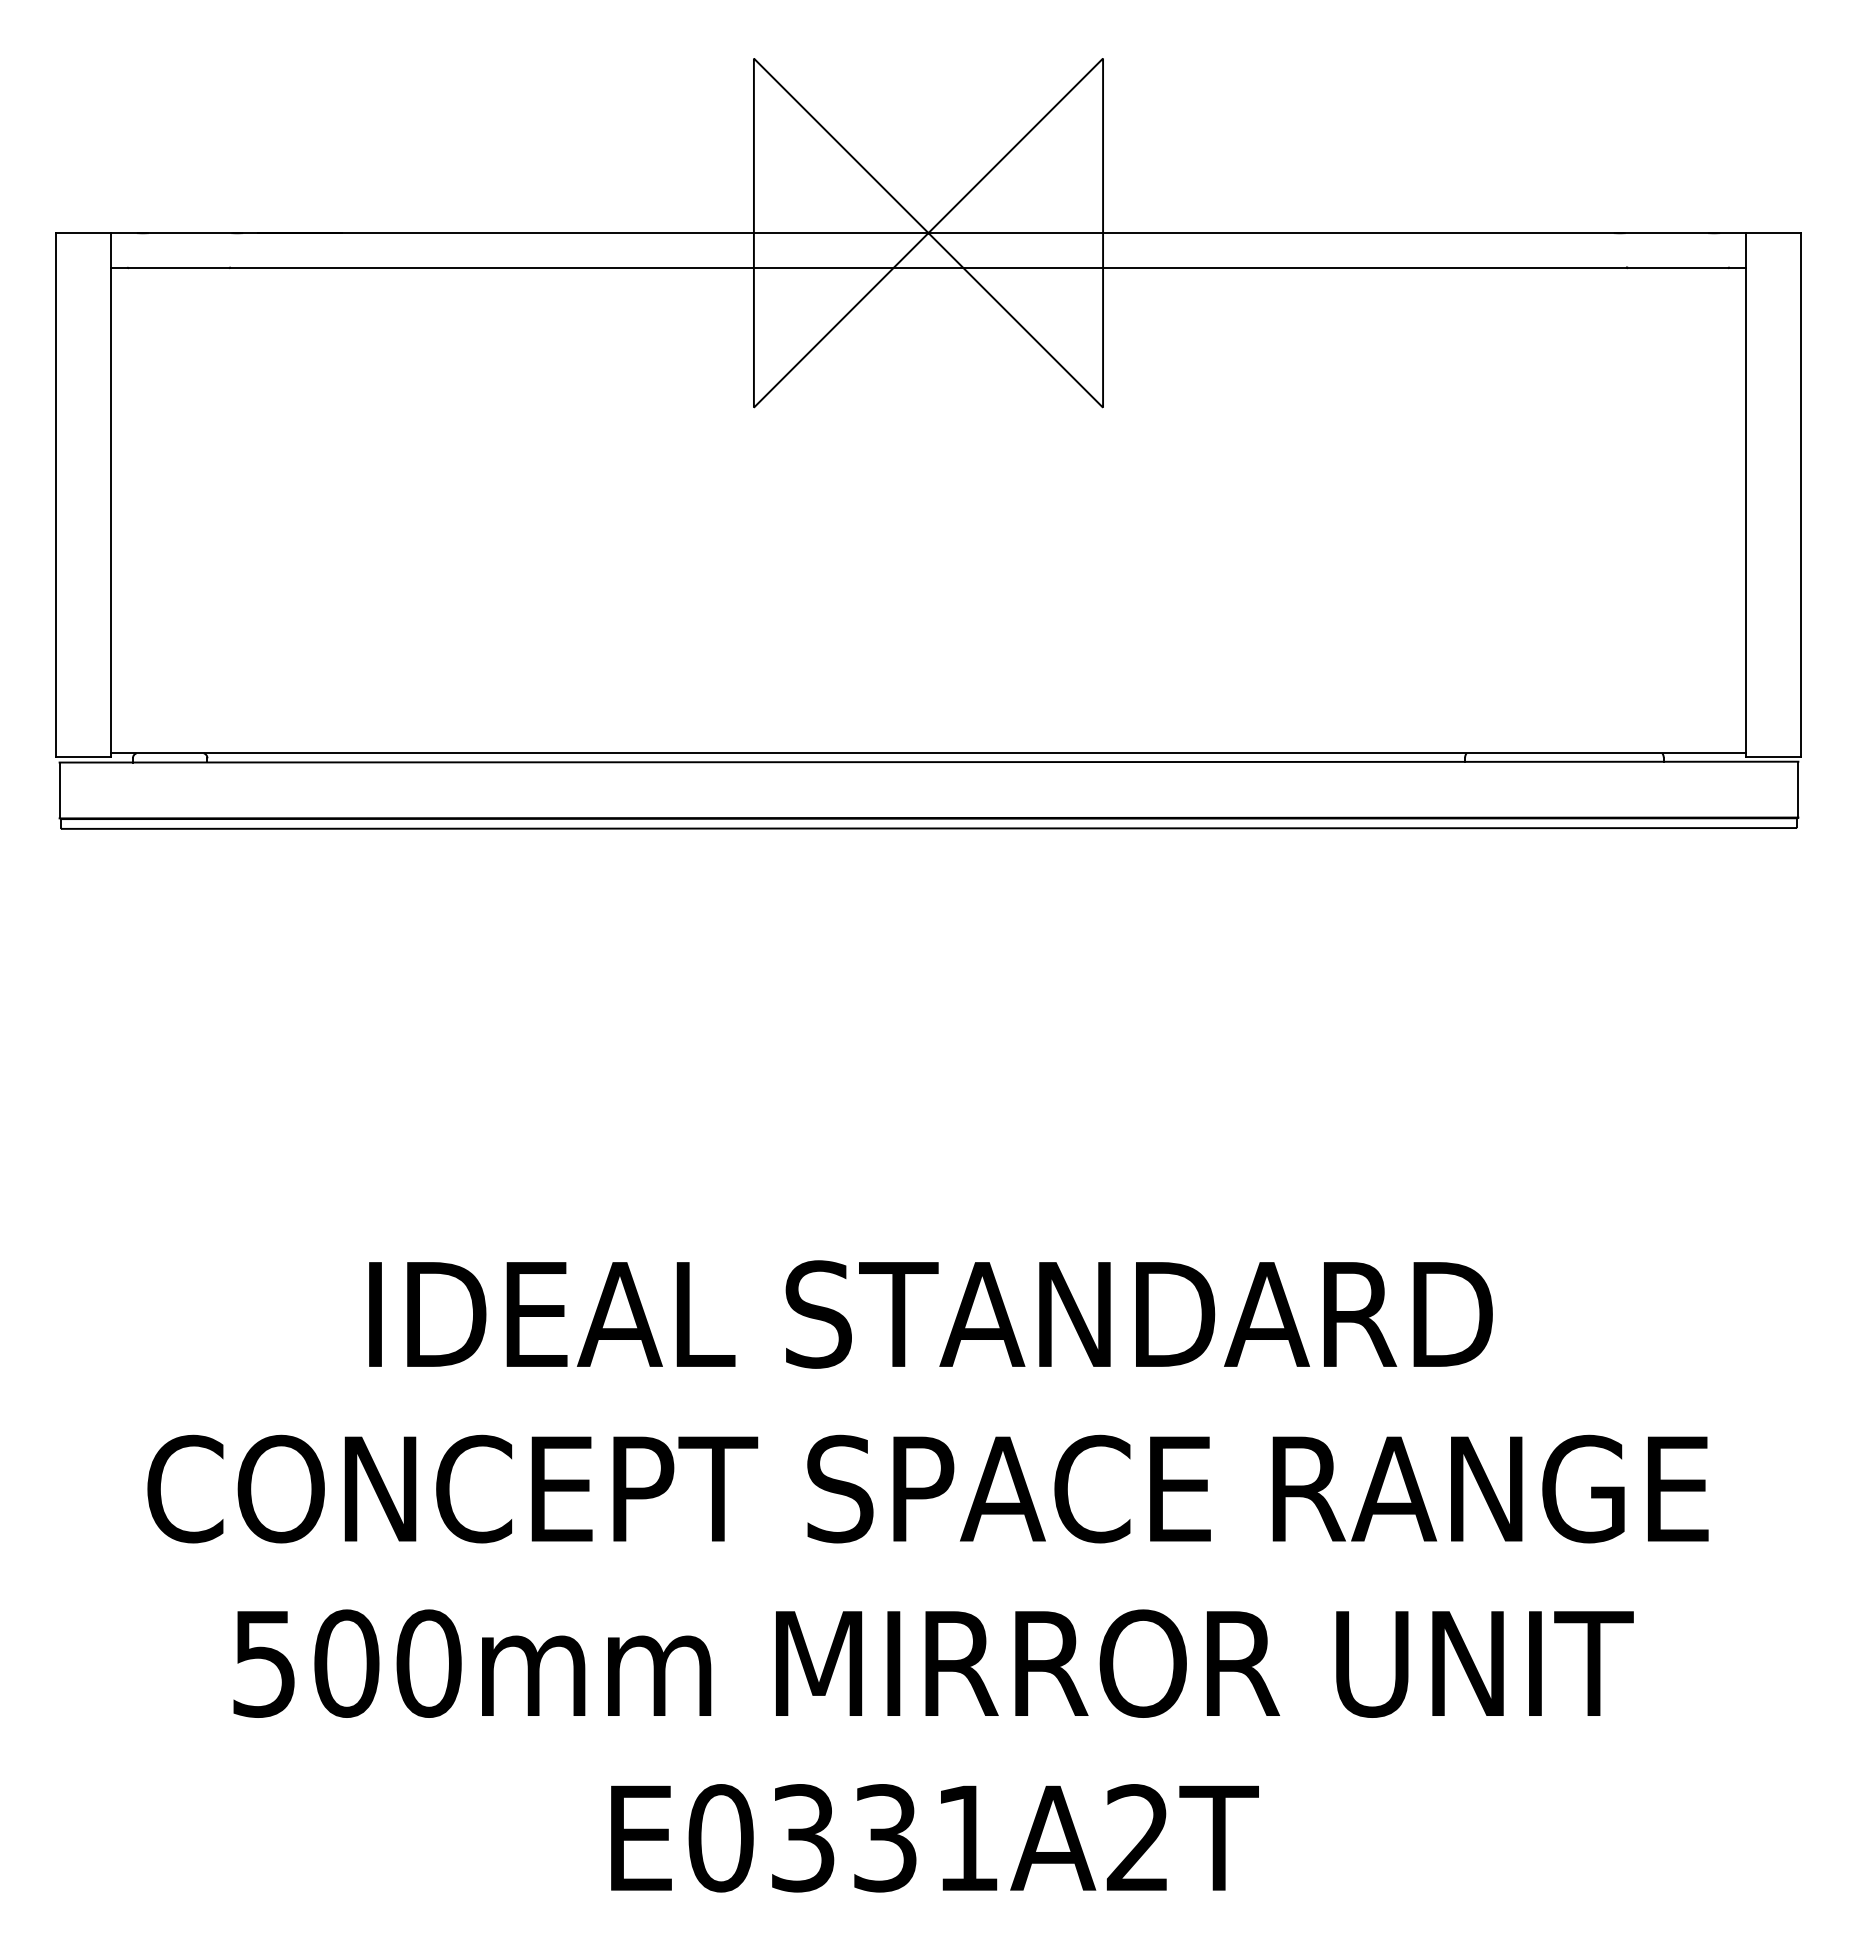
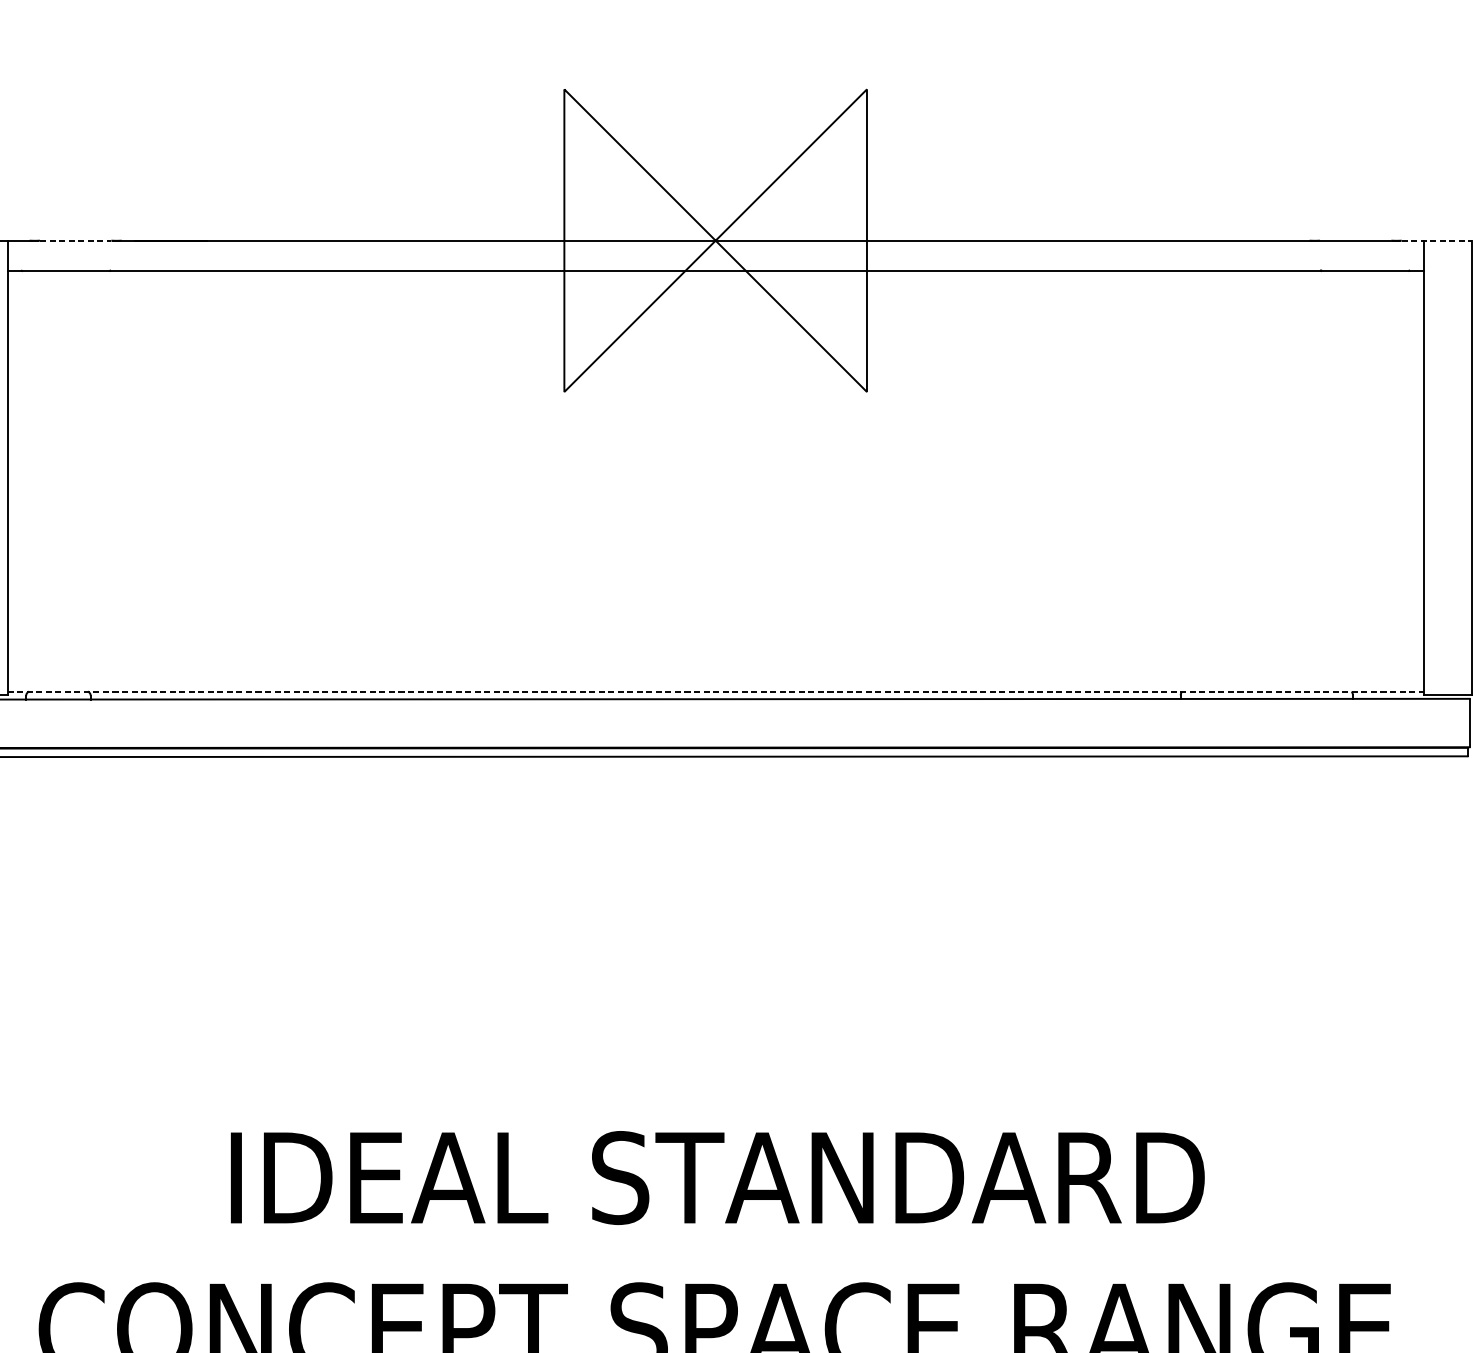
line: (190, 233) -> (76, 241), solid -> dashed
line: (1760, 233) -> (1436, 241), solid -> dashed
line: (928, 753) -> (715, 691), solid -> dashed

